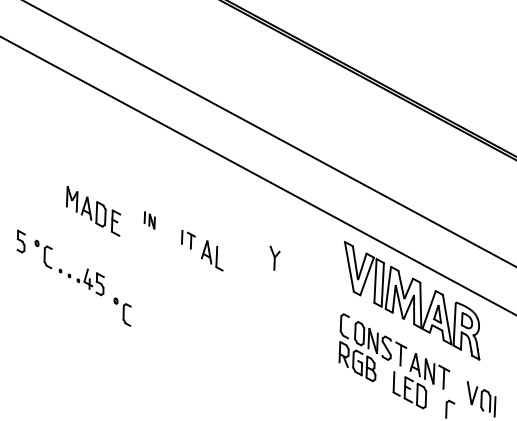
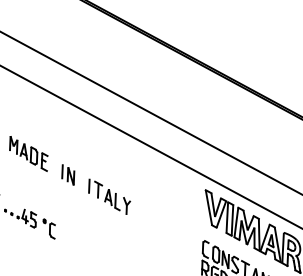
part: (93, 211) -> (28, 153), moved
part: (149, 220) -> (68, 175), size x1.67
part: (188, 239) -> (95, 188), size x1.43
part: (274, 257) -> (126, 205), moved
part: (122, 311) -> (49, 228), moved

